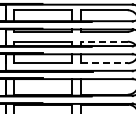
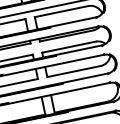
line: (104, 41) -> (69, 46), dashed -> solid
line: (104, 63) -> (74, 71), dashed -> solid

